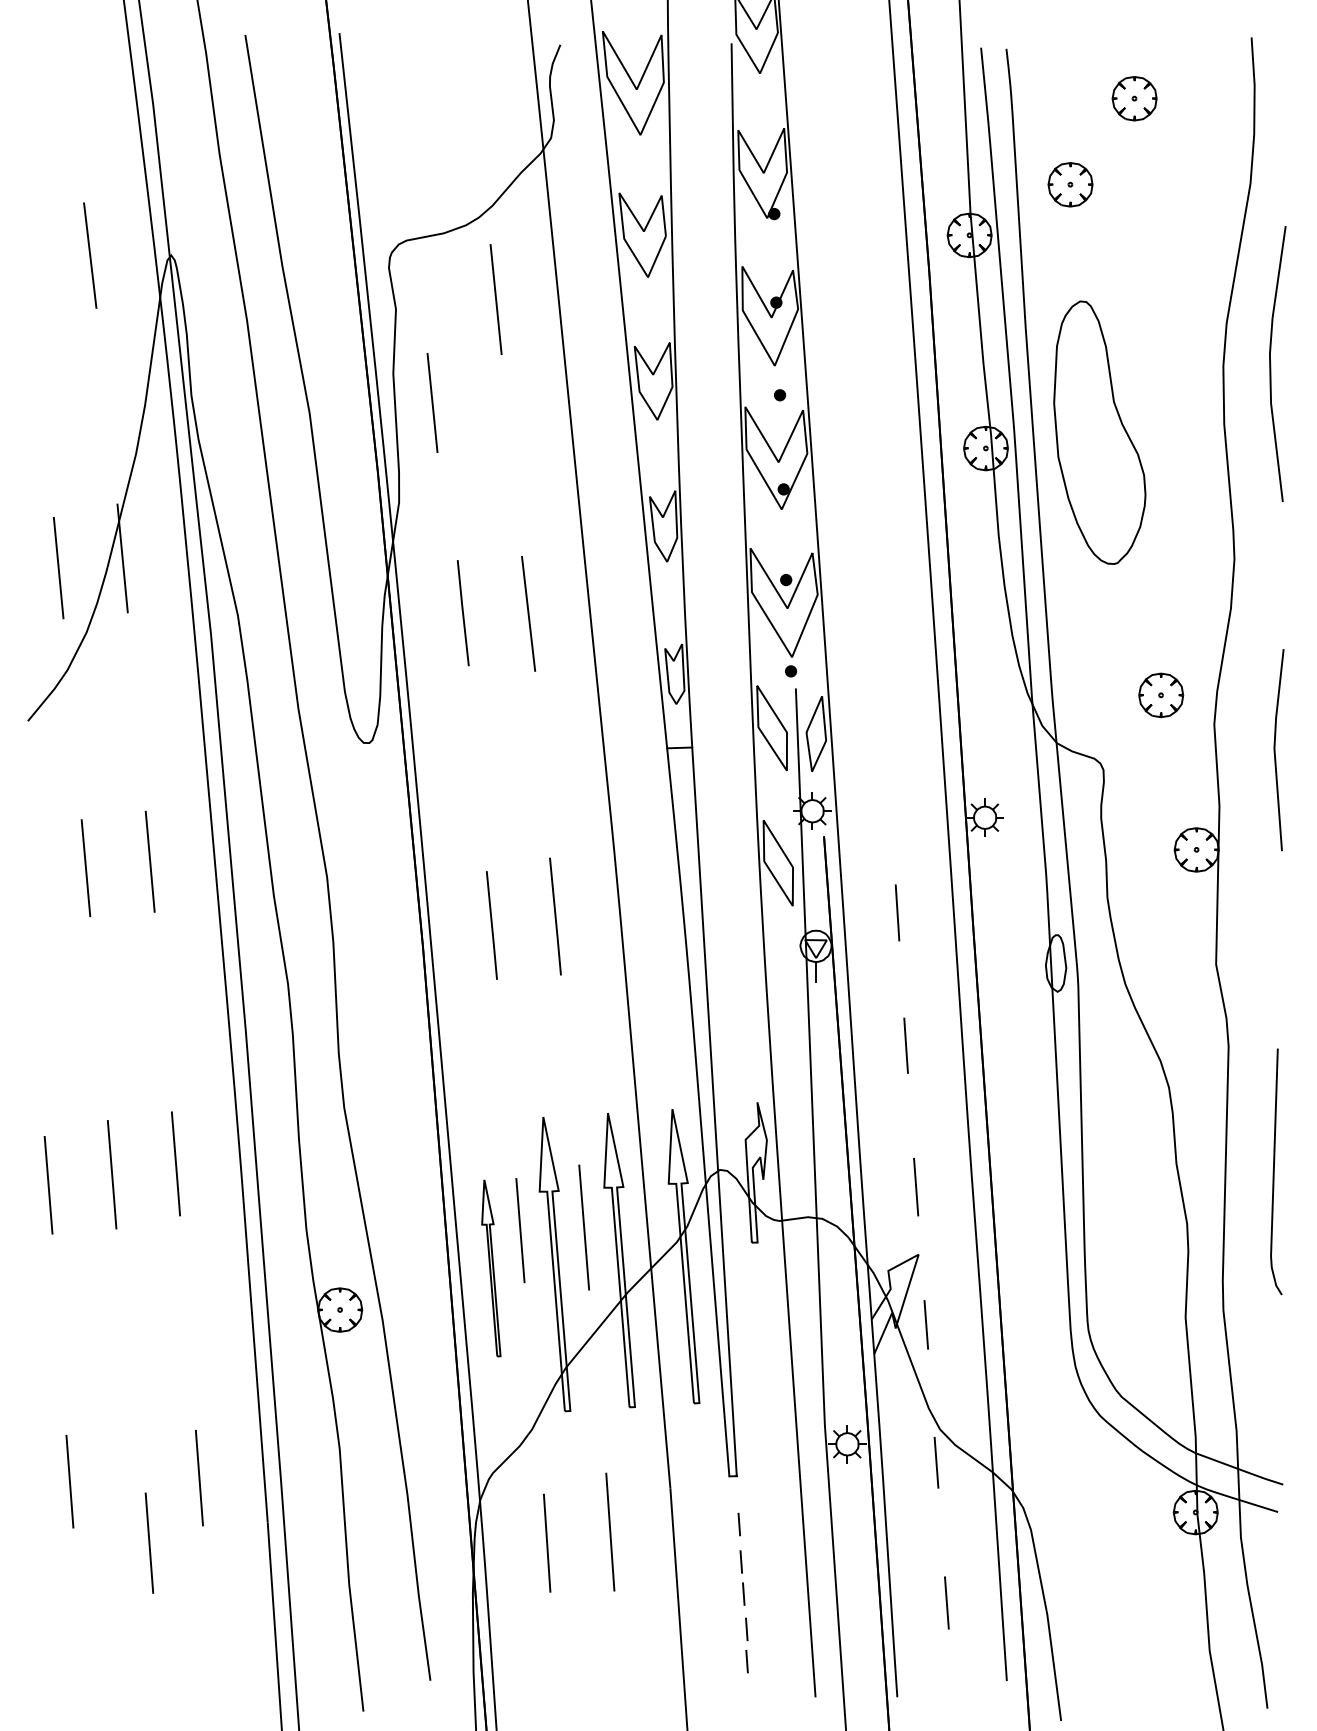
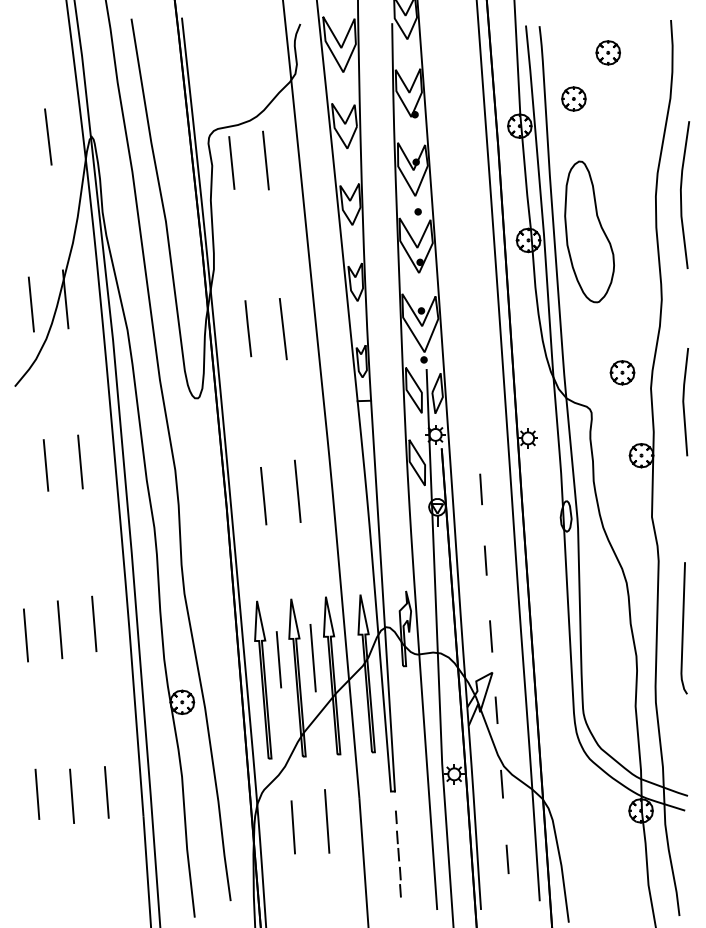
line: (431, 402) -> (231, 162), moved
part: (491, 1267) -> (263, 679), size x1.67
line: (148, 1541) -> (71, 795), moved

